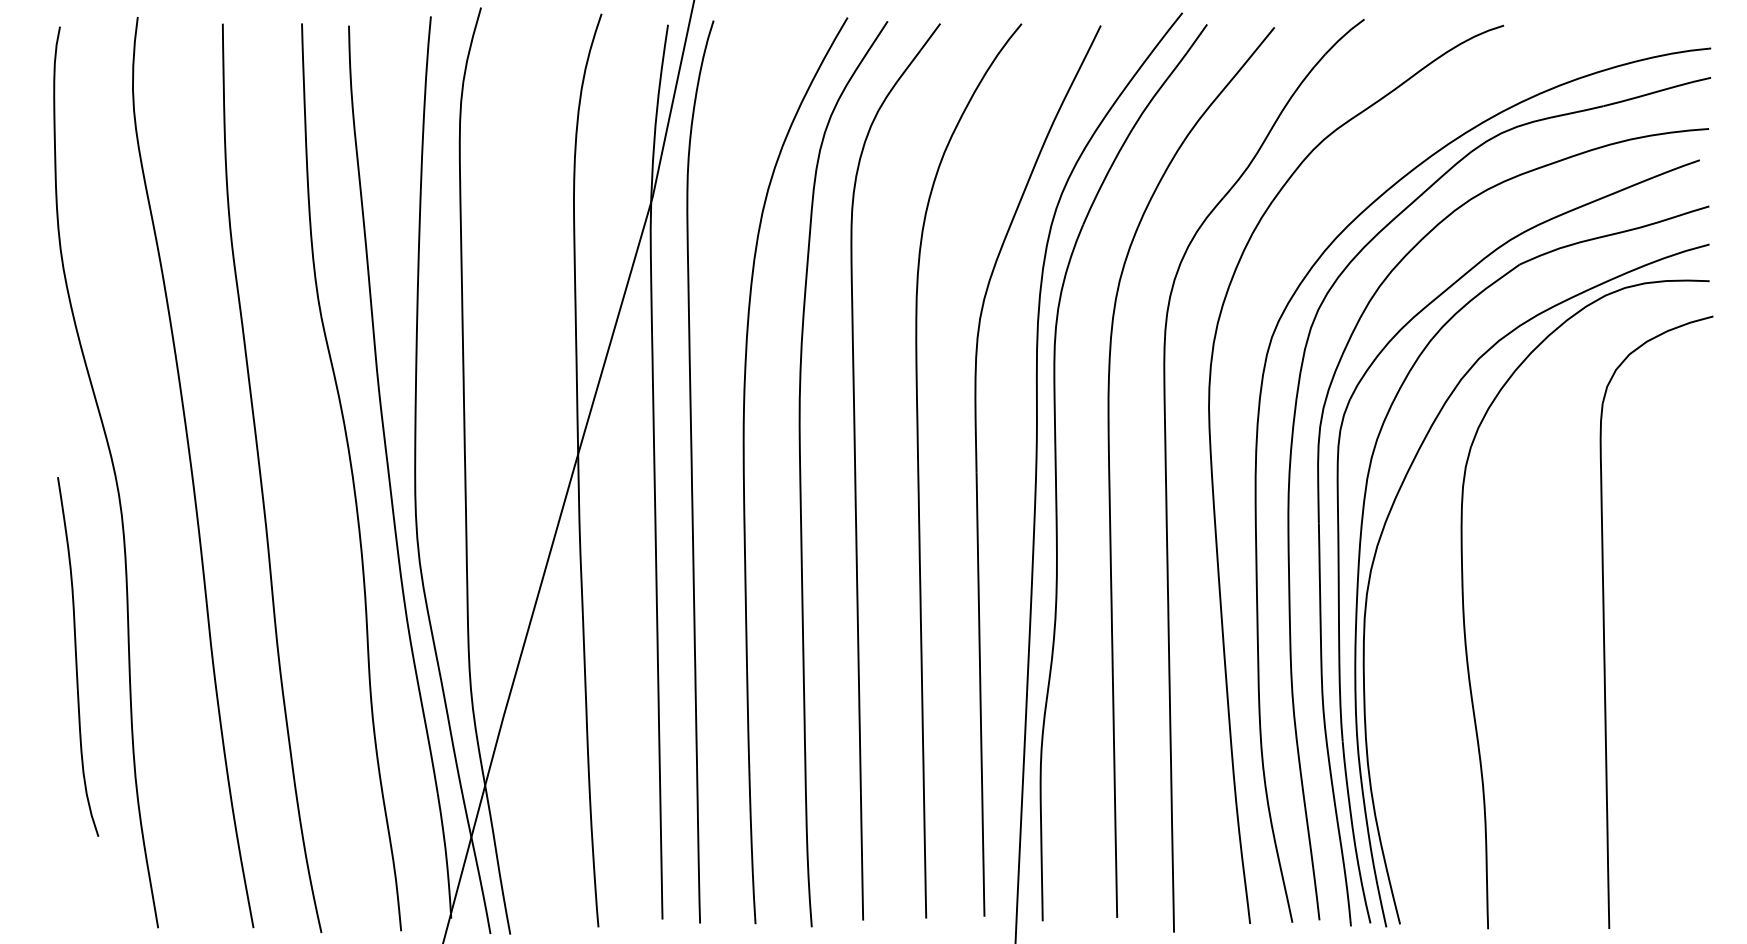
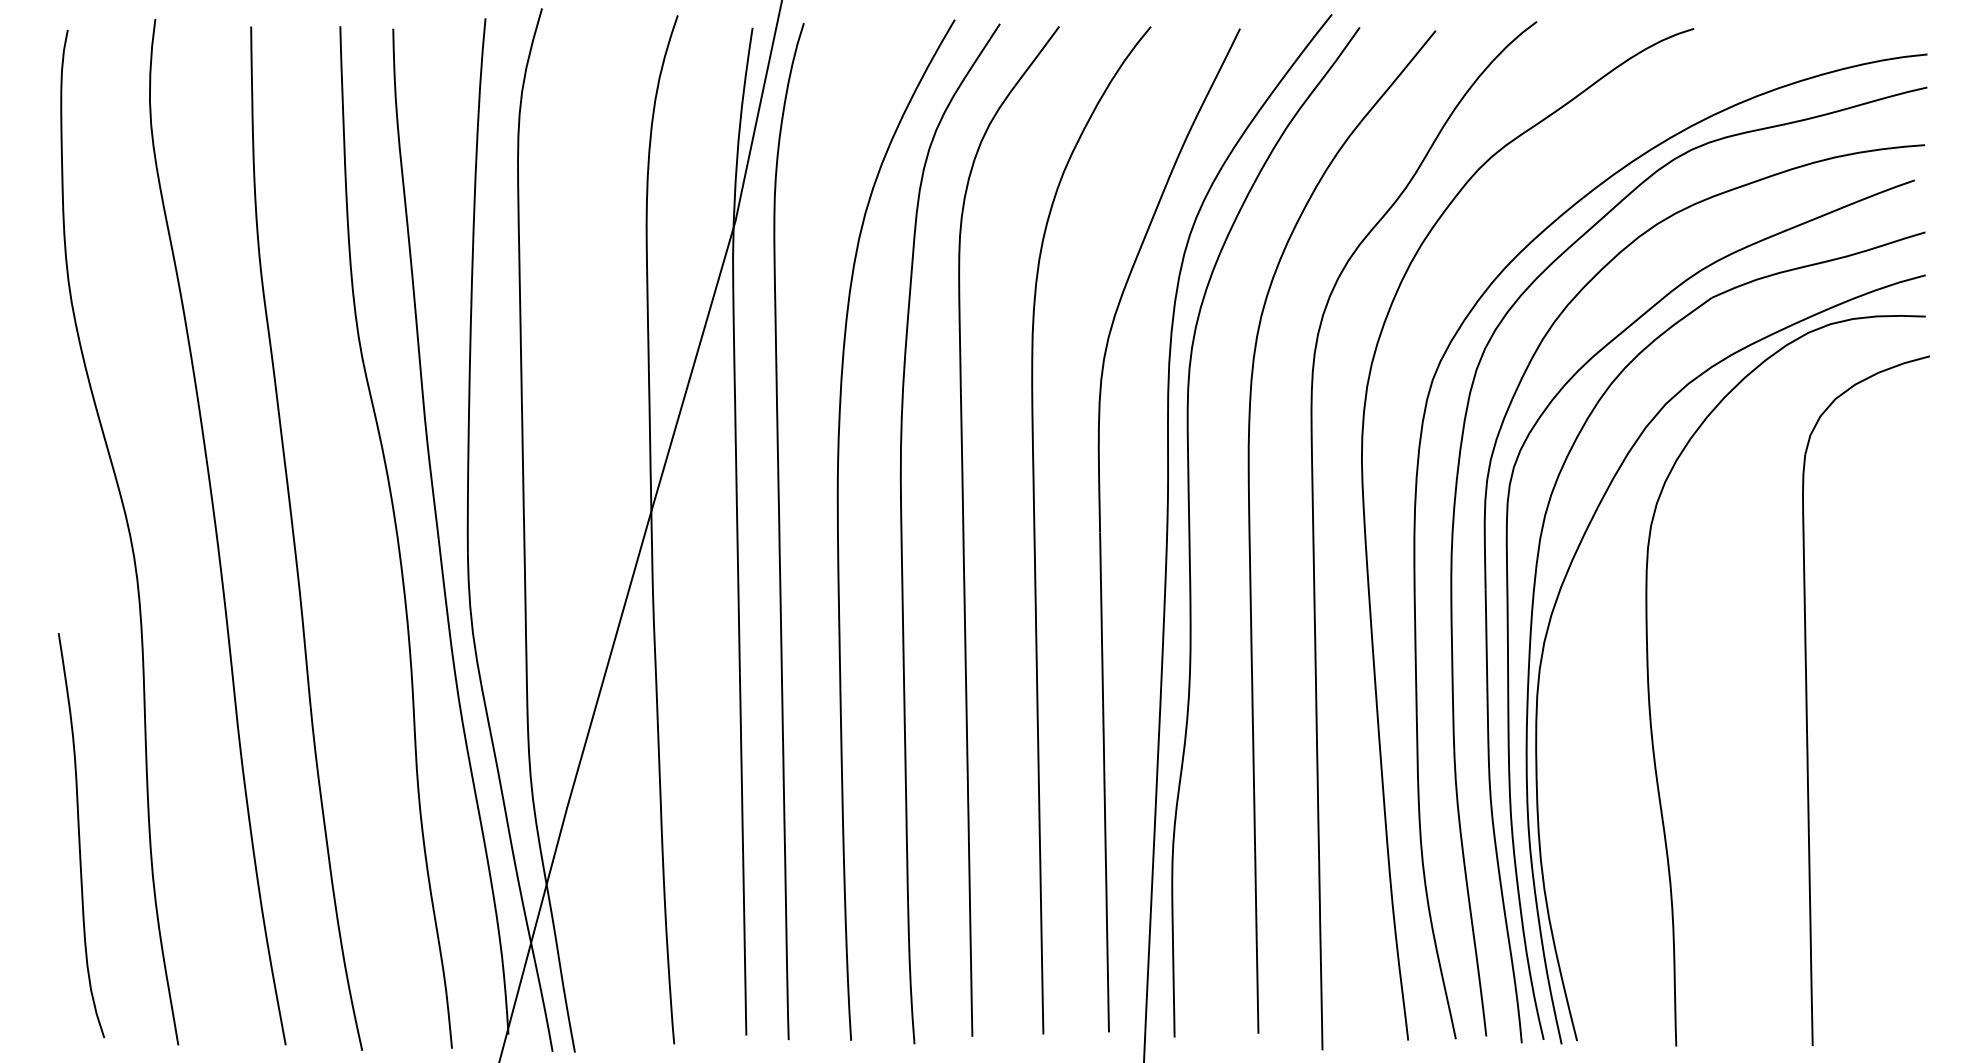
curve: (77, 657) -> (80, 836), moved

